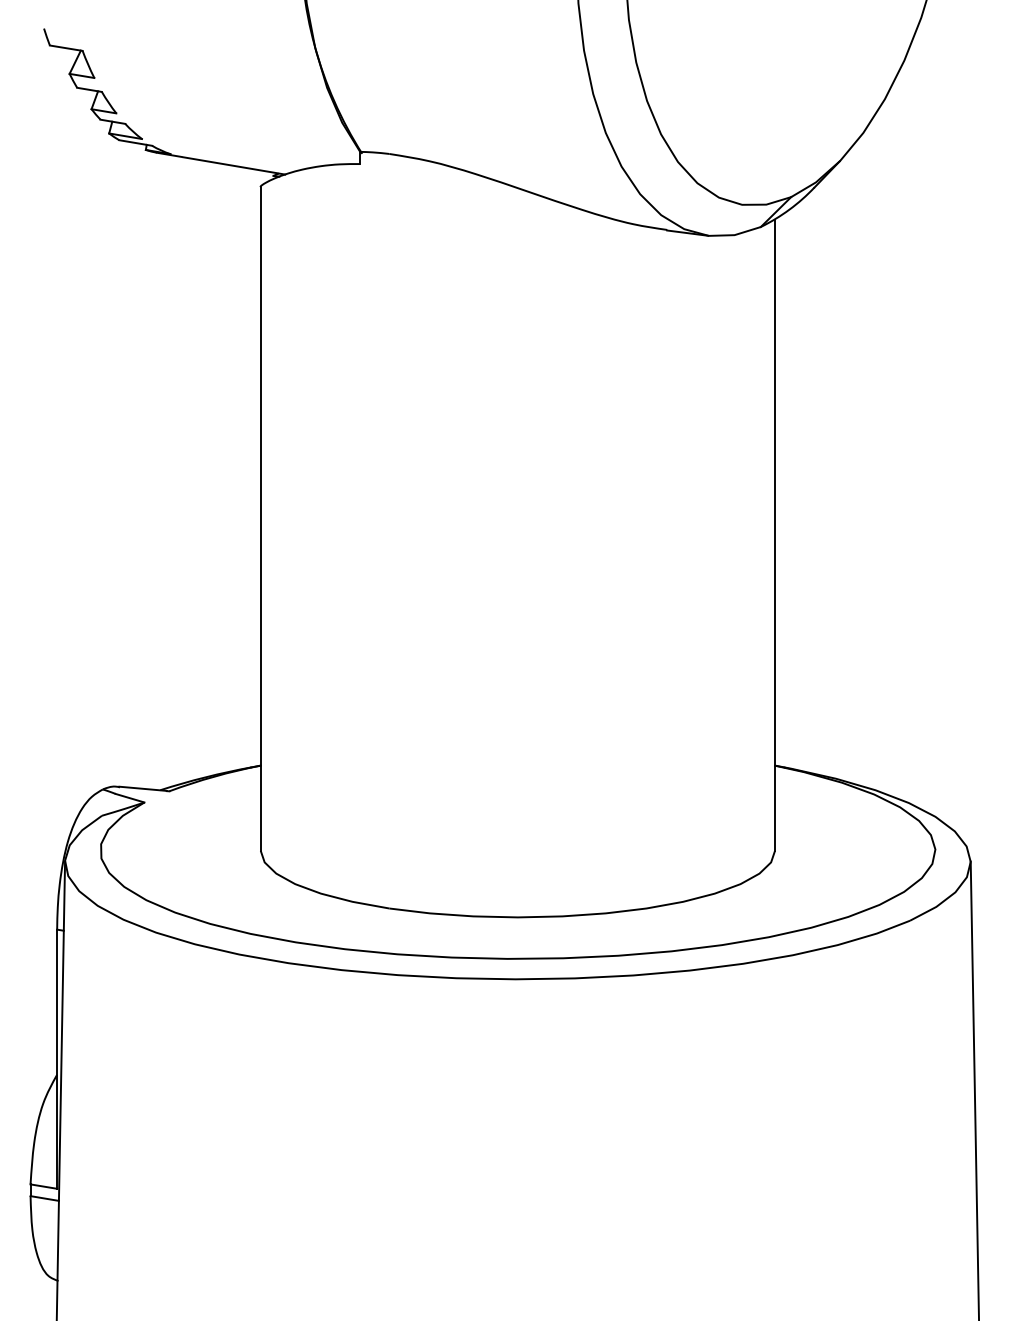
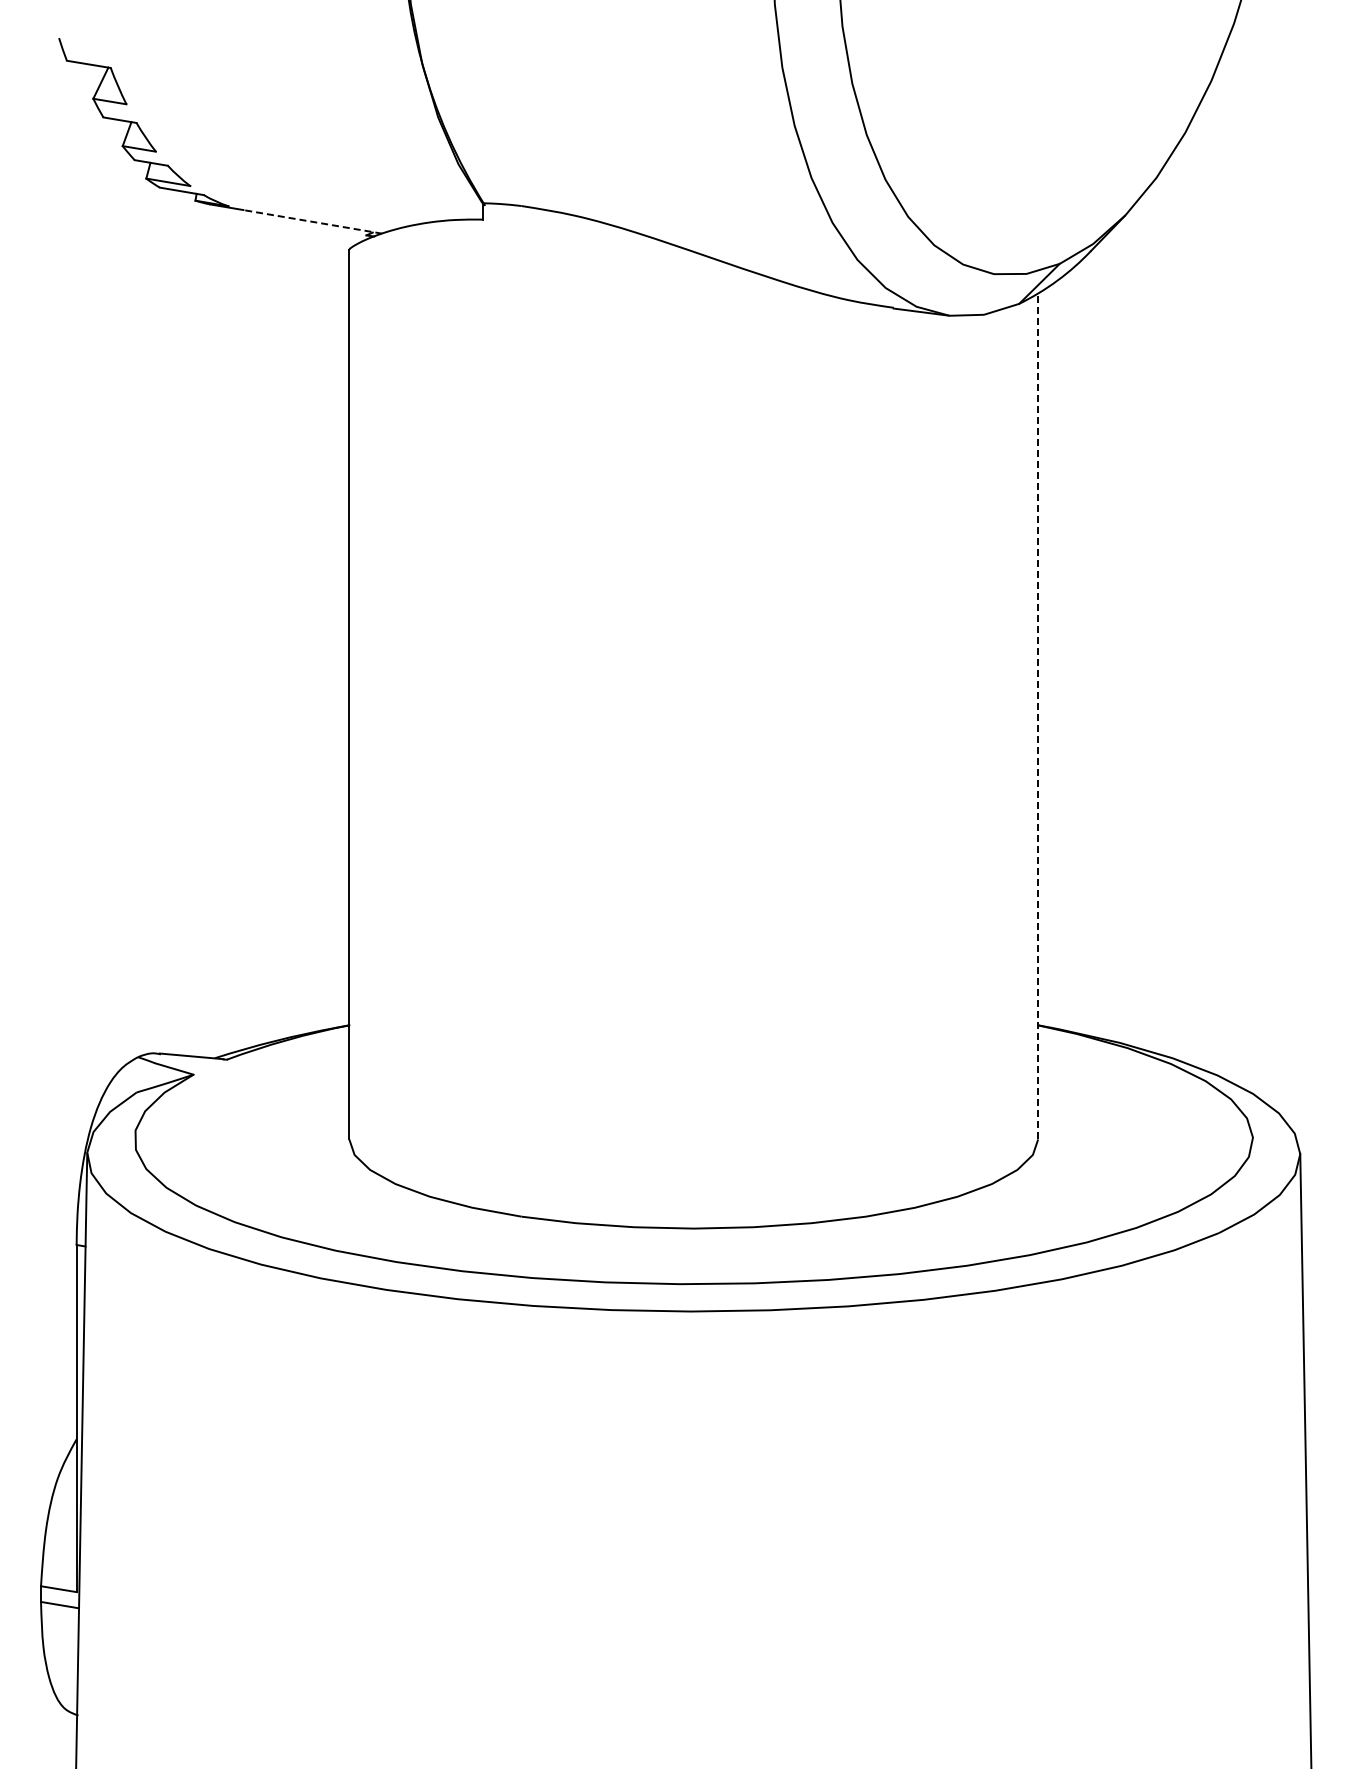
line: (234, 166) -> (314, 222), solid -> dashed
line: (775, 535) -> (1038, 716), solid -> dashed

